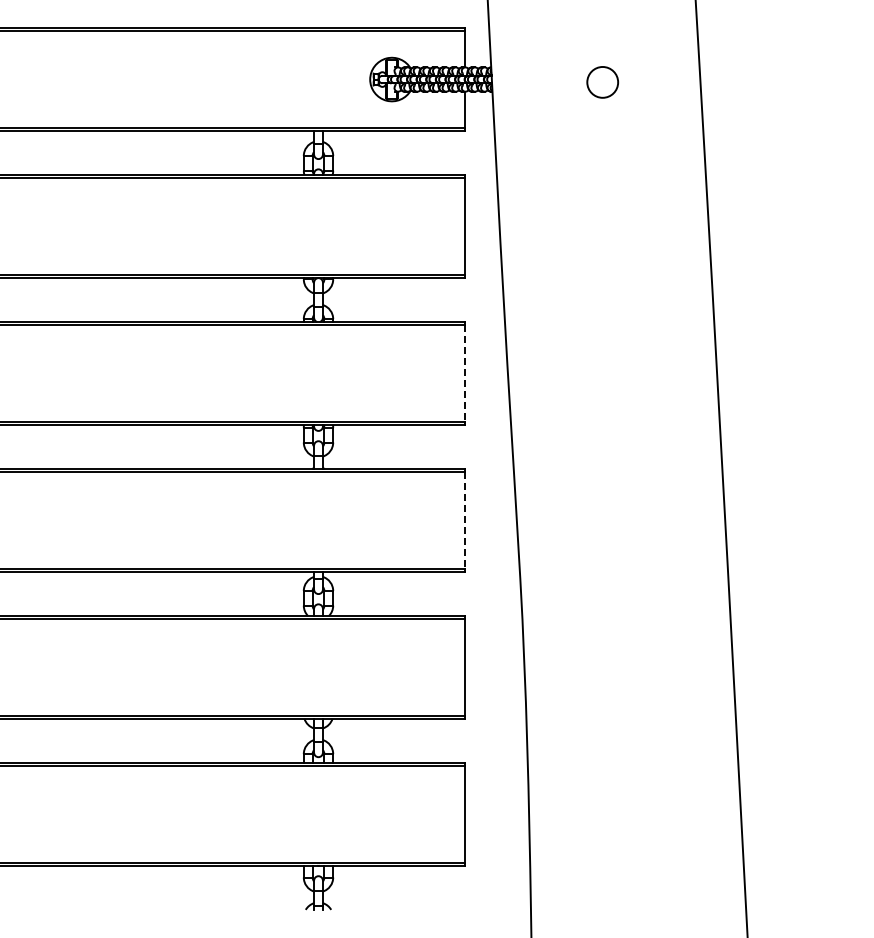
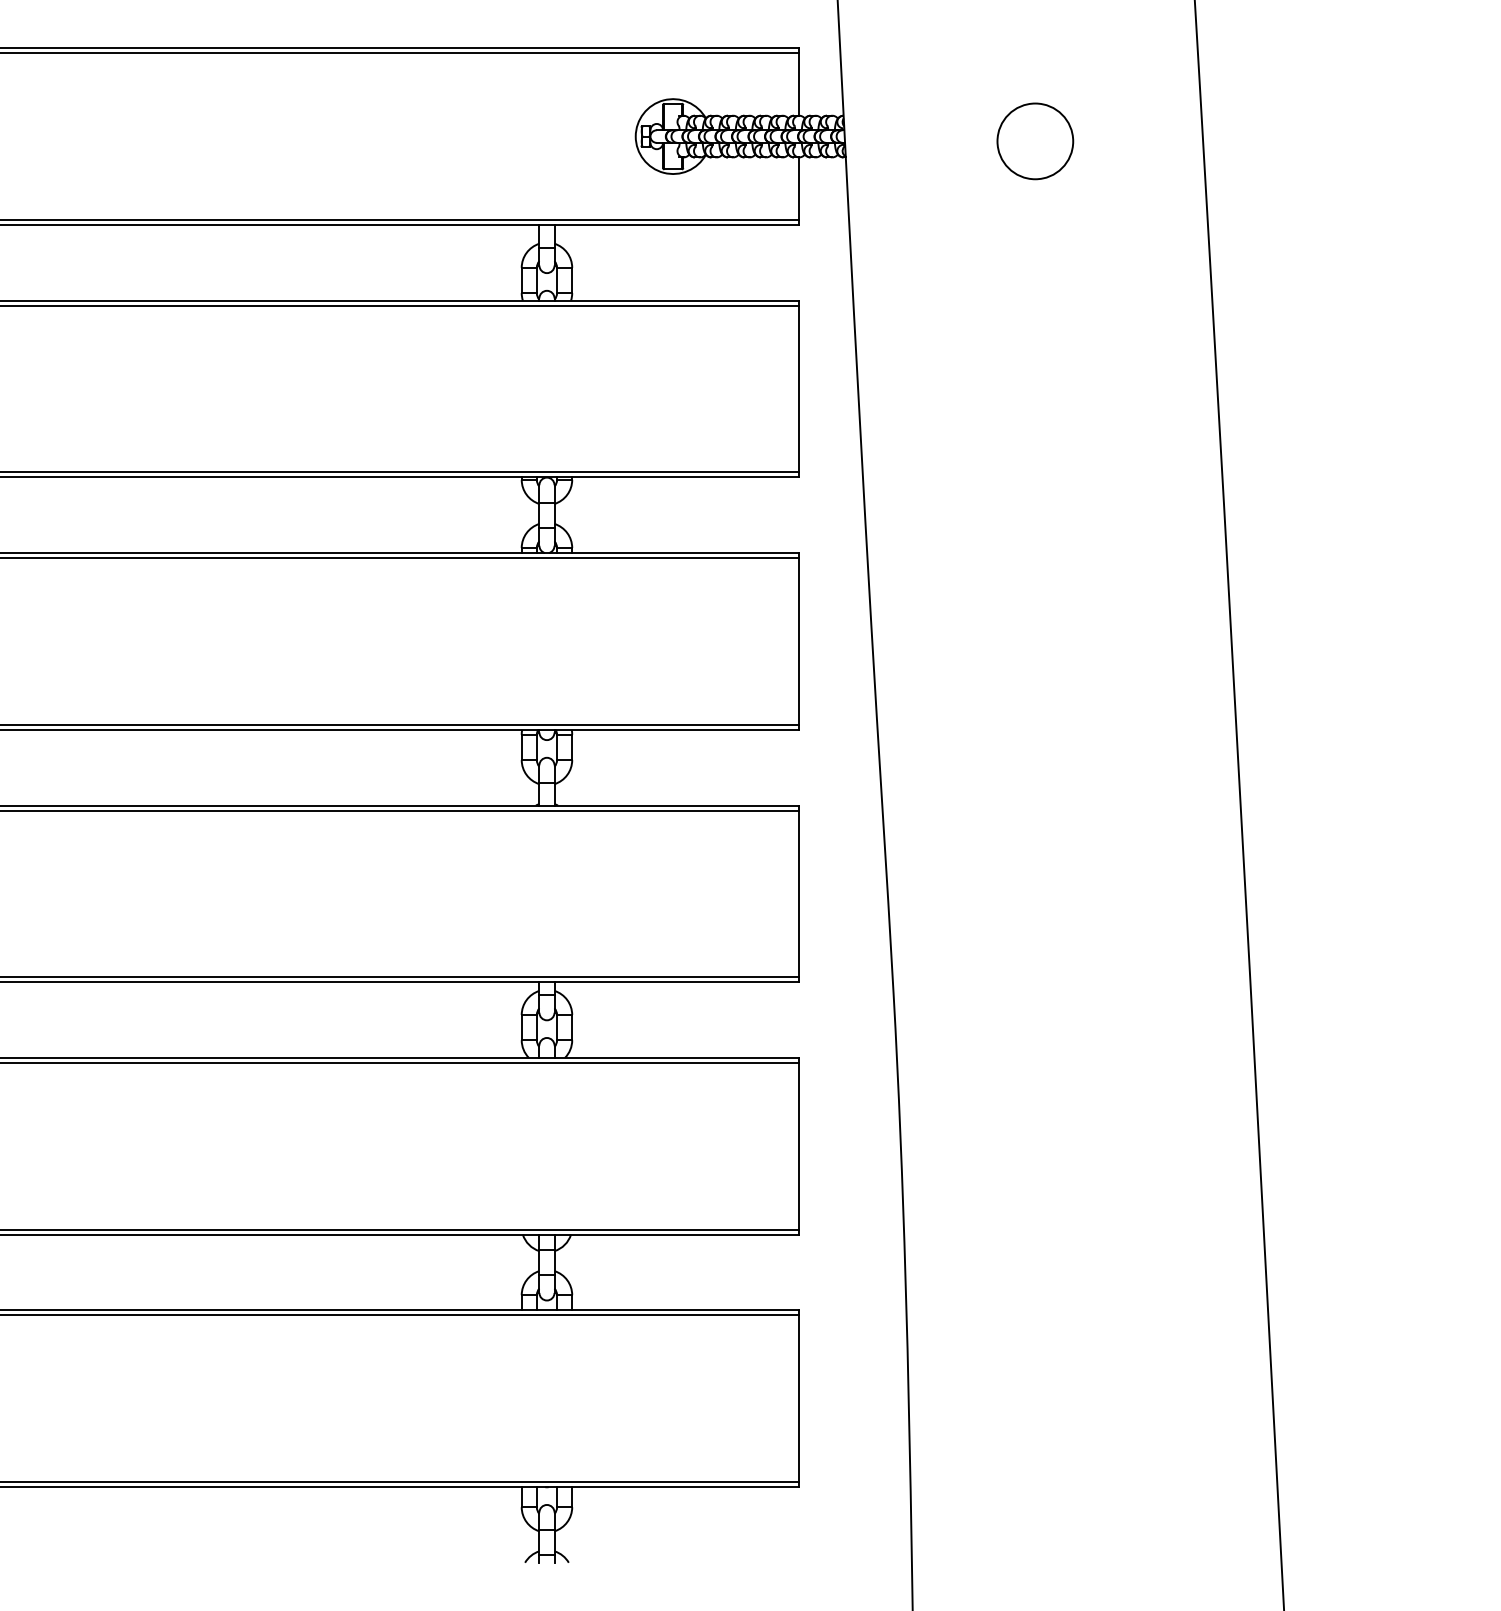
circle: (602, 82) -> (1034, 141), size x1.43
line: (465, 373) -> (799, 641), dashed -> solid
line: (465, 520) -> (799, 893), dashed -> solid

